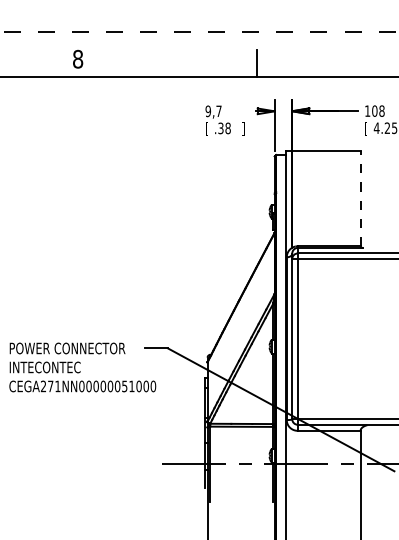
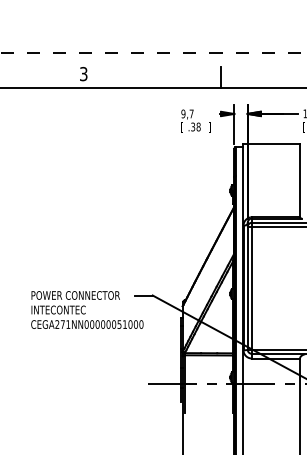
text: (77, 59) -> (83, 74), 8 -> 3
line: (361, 198) -> (300, 180), dashed -> solid

